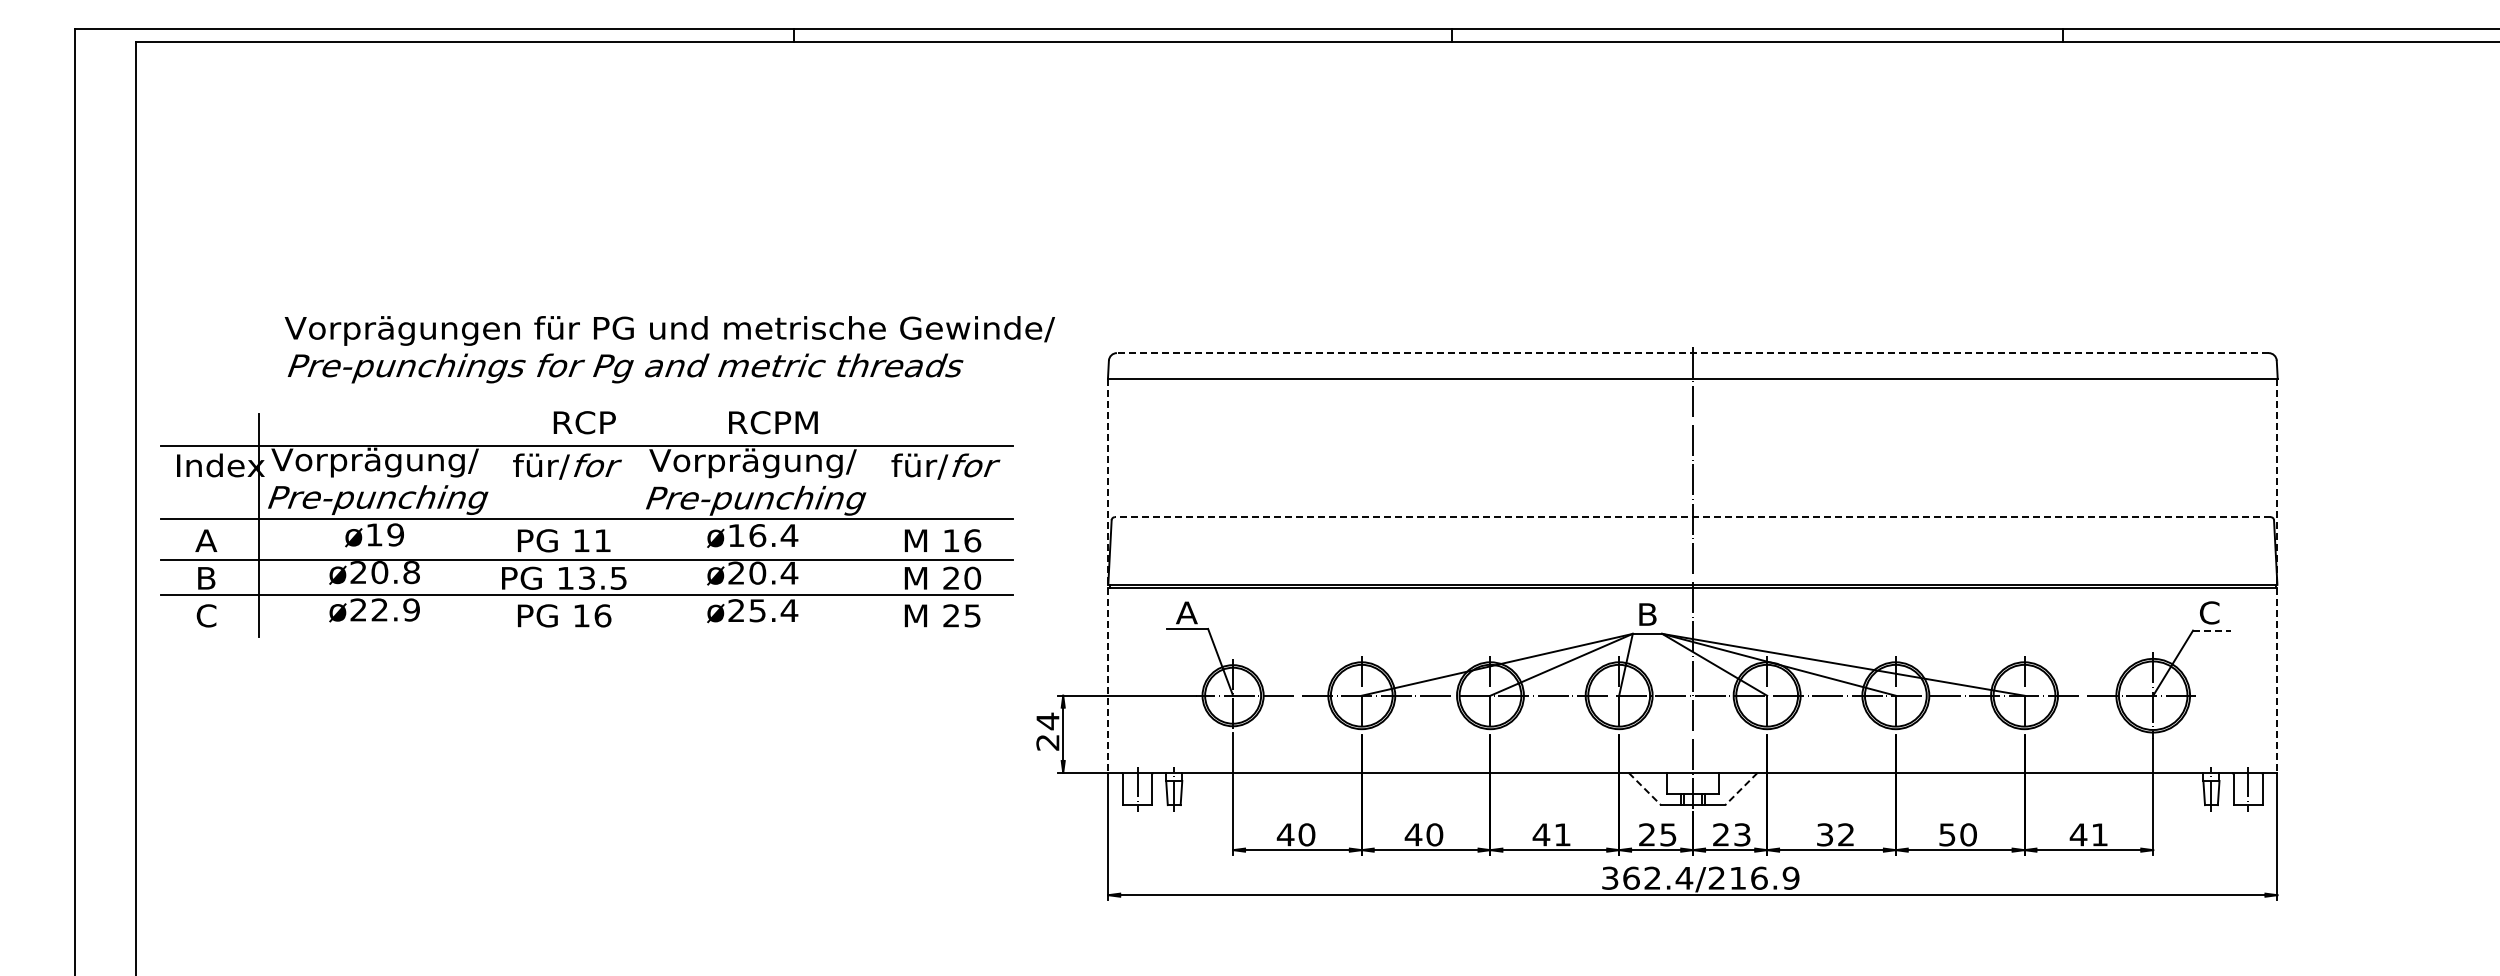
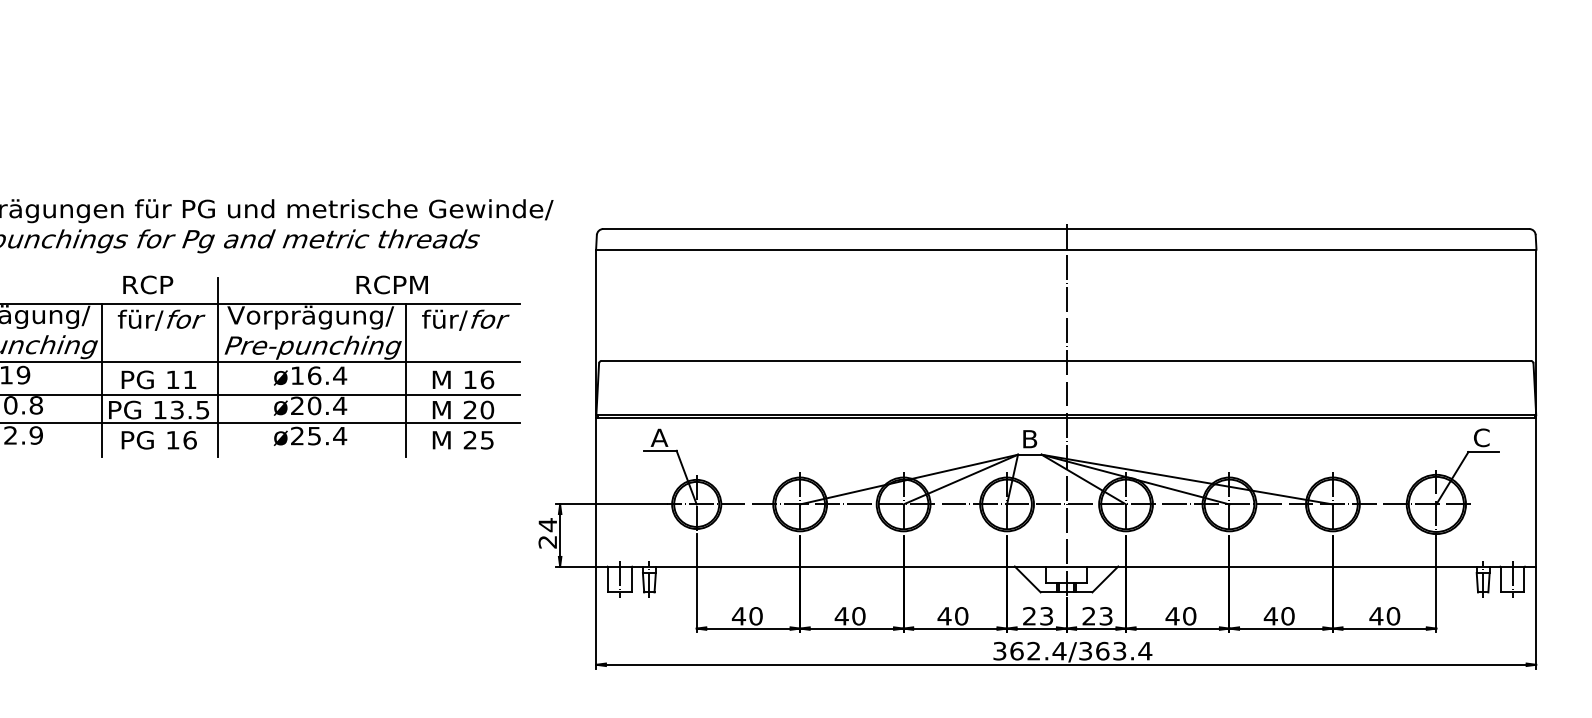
line: (1692, 353) -> (1066, 229), dashed -> solid
text: (584, 422) -> (147, 284), moved
text: (773, 422) -> (392, 284), moved
line: (1692, 517) -> (1066, 361), dashed -> solid
line: (637, 525) -> (217, 367), added
line: (493, 541) -> (102, 380), added
line: (871, 541) -> (406, 380), added
line: (1108, 576) -> (596, 408), dashed -> solid
line: (2277, 576) -> (1536, 408), dashed -> solid
line: (2211, 630) -> (1483, 452), dashed -> solid
line: (1644, 789) -> (1027, 579), dashed -> solid
line: (1741, 789) -> (1105, 579), dashed -> solid
text: (1562, 834) -> (961, 615), 41 -> 40
text: (1668, 834) -> (1046, 615), 25 -> 23
text: (1835, 834) -> (1180, 615), 32 -> 40
text: (1947, 834) -> (1271, 615), 50 -> 40
text: (2099, 834) -> (1393, 615), 41 -> 40
text: (1753, 877) -> (1115, 650), 362.4/216.9 -> 362.4/363.4

